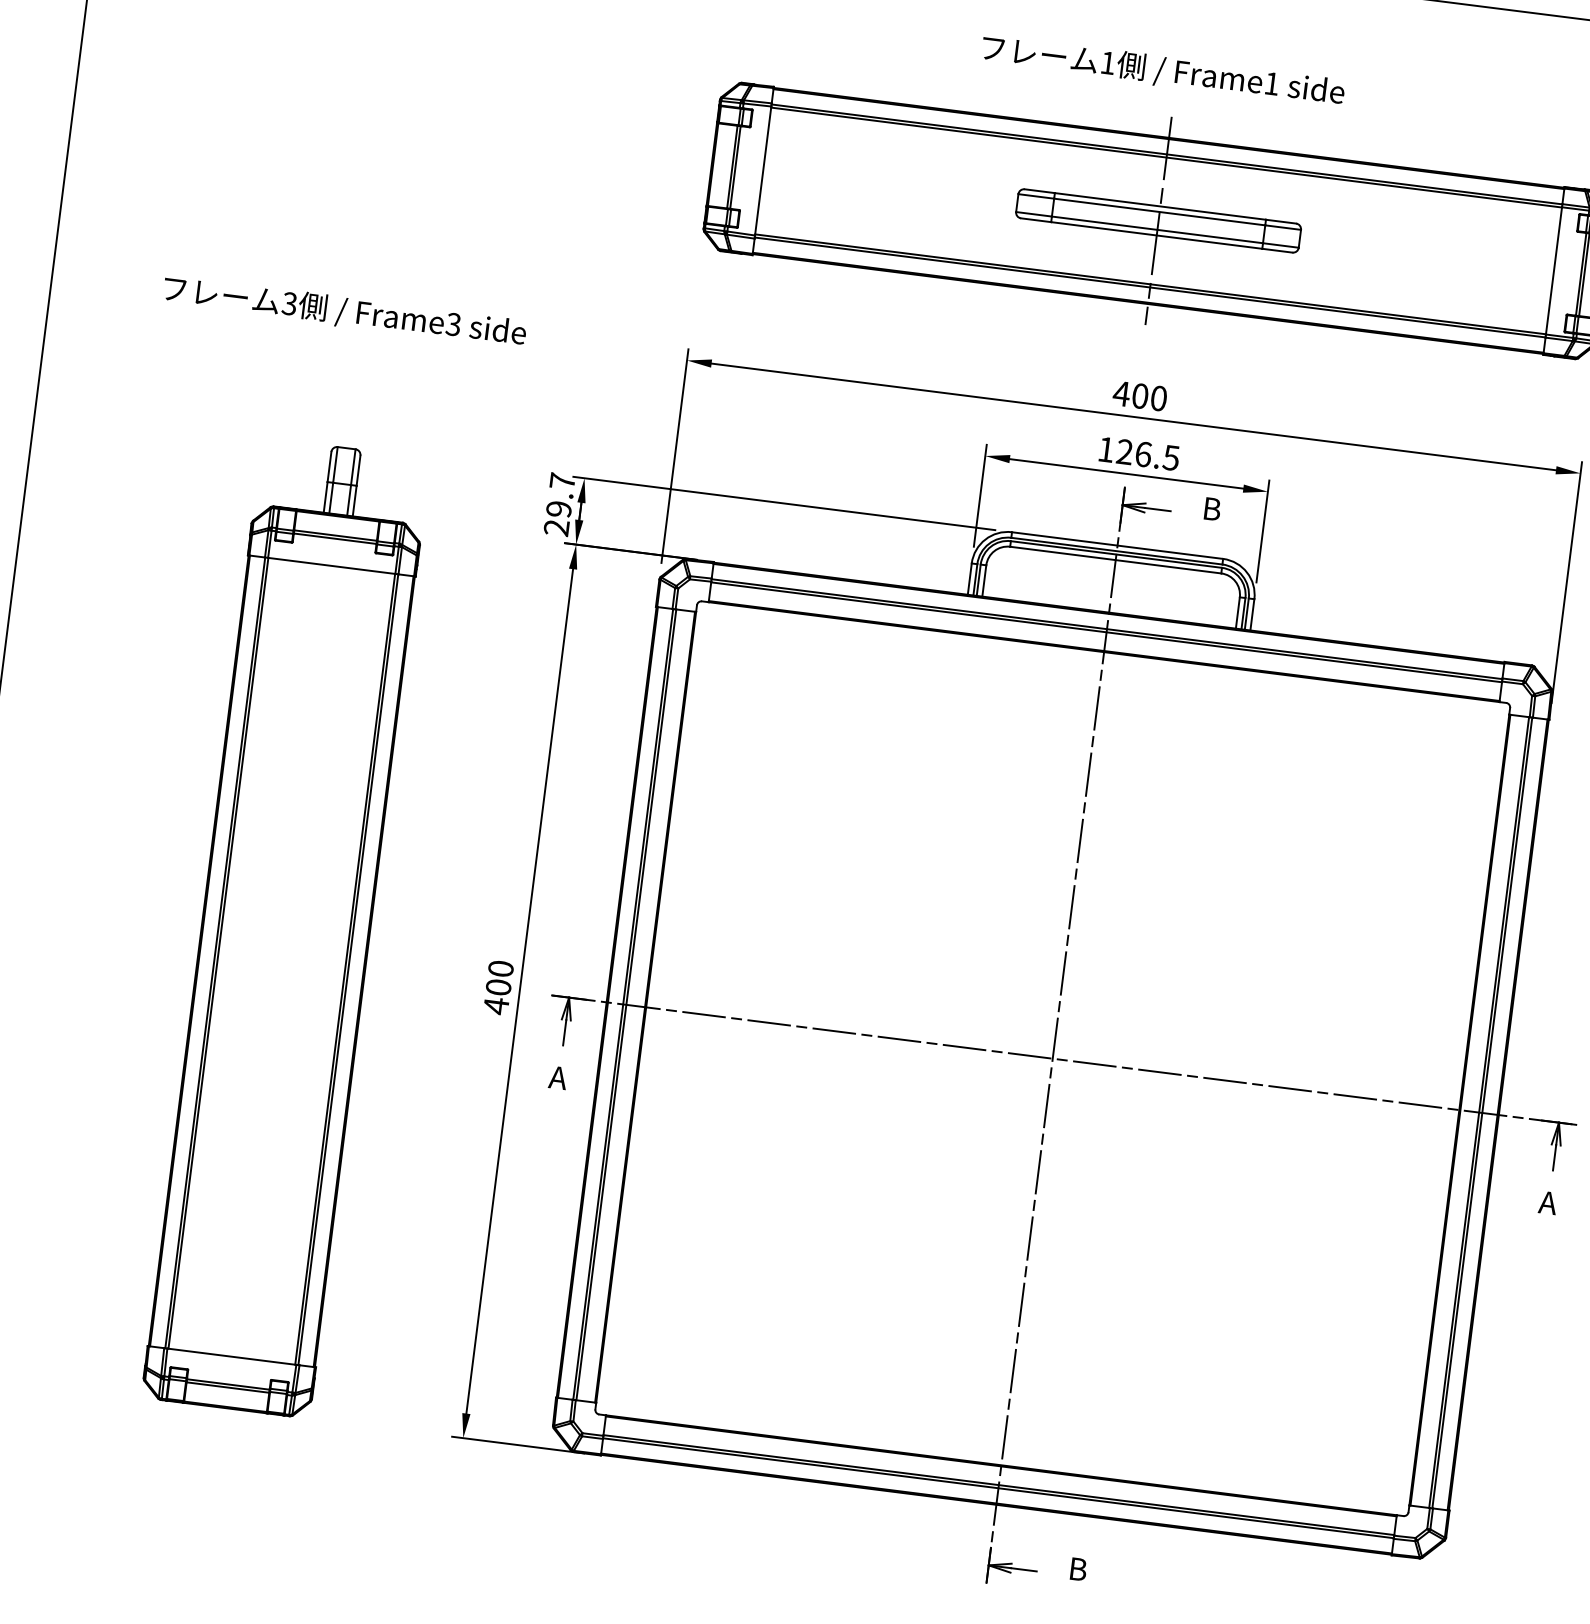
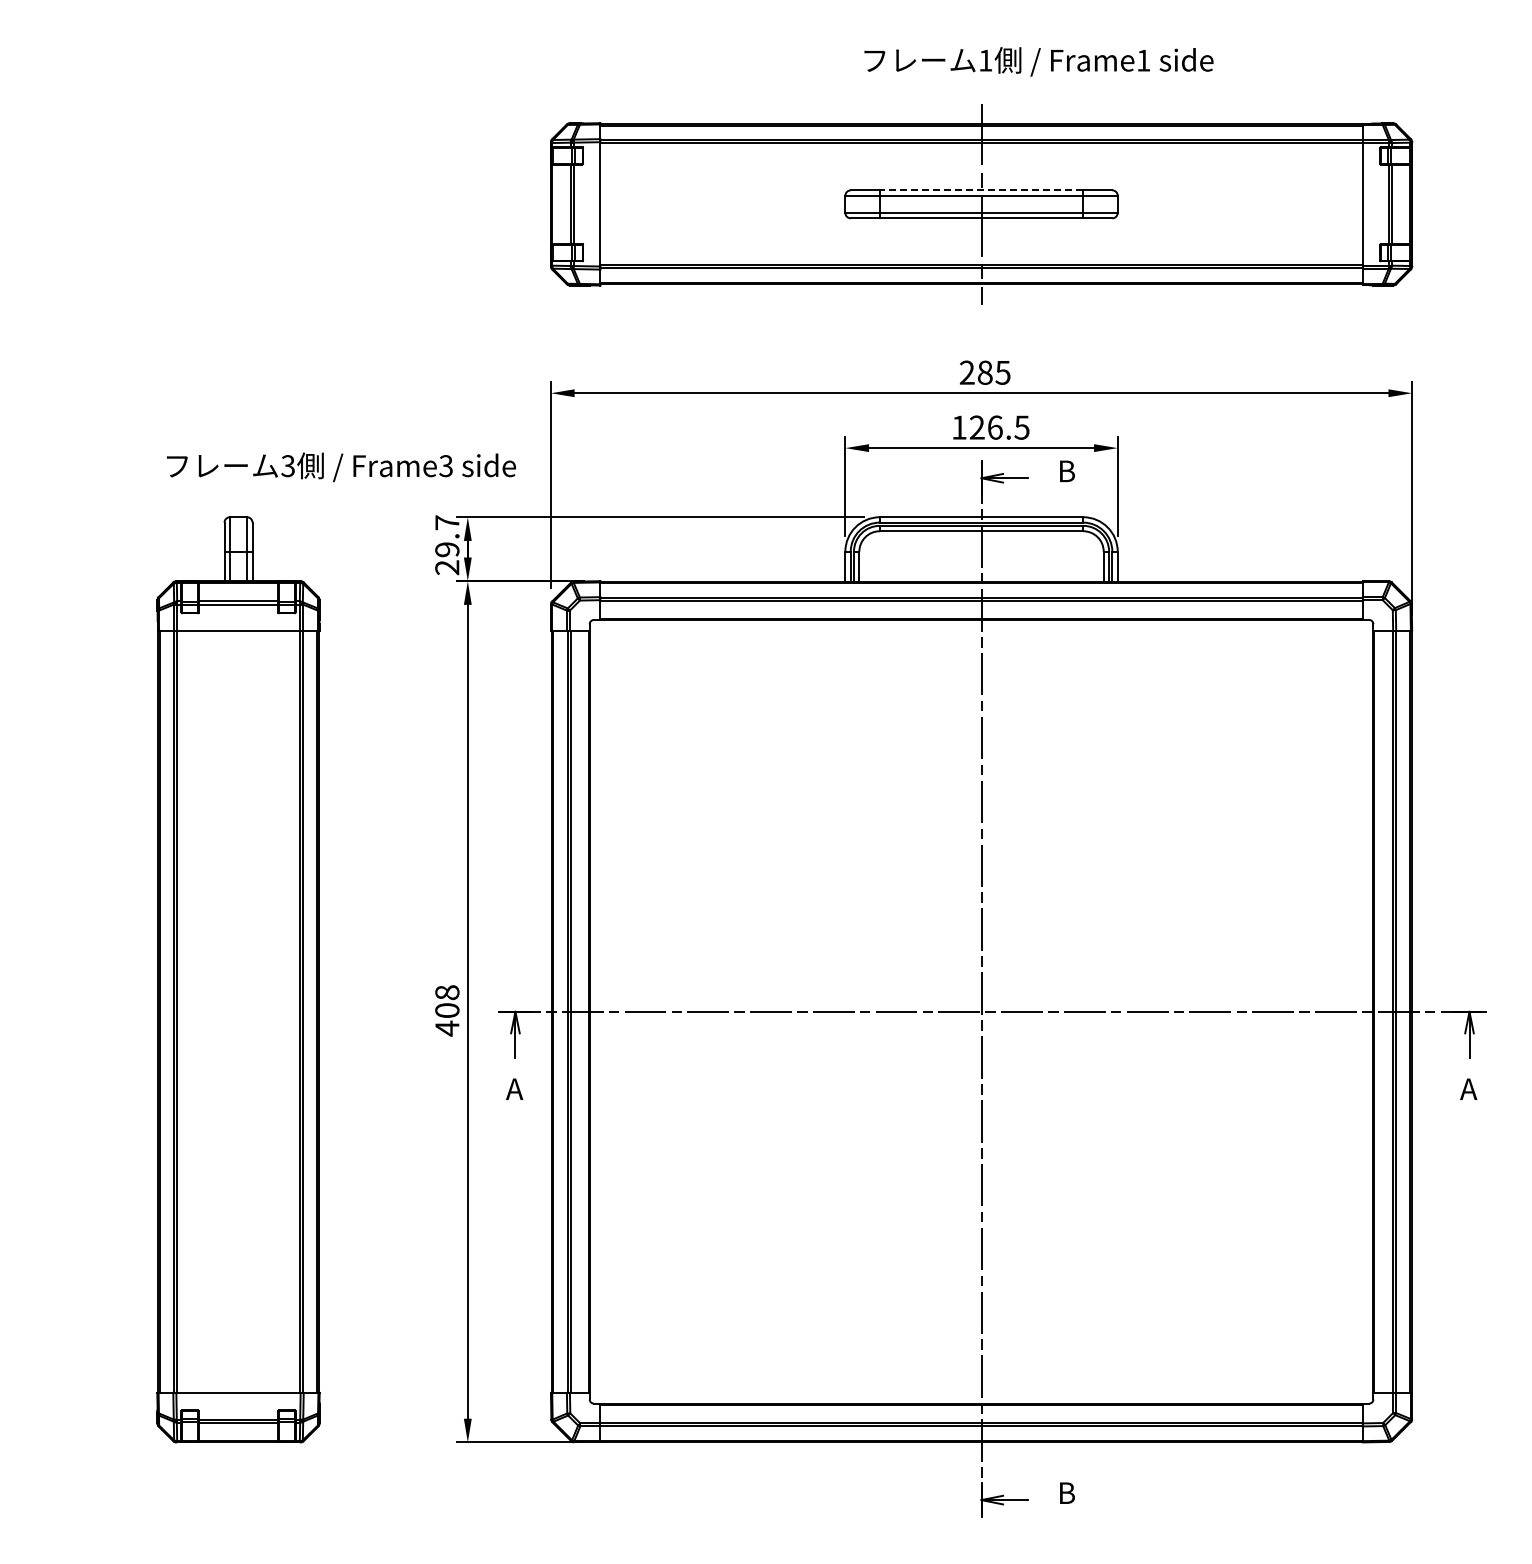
text: (1162, 70) -> (1038, 61), moved
line: (1160, 206) -> (981, 190), solid -> dashed
text: (344, 312) -> (341, 467), moved
text: (1139, 395) -> (984, 372), 400 -> 285
text: (501, 968) -> (447, 992), 400 -> 408

